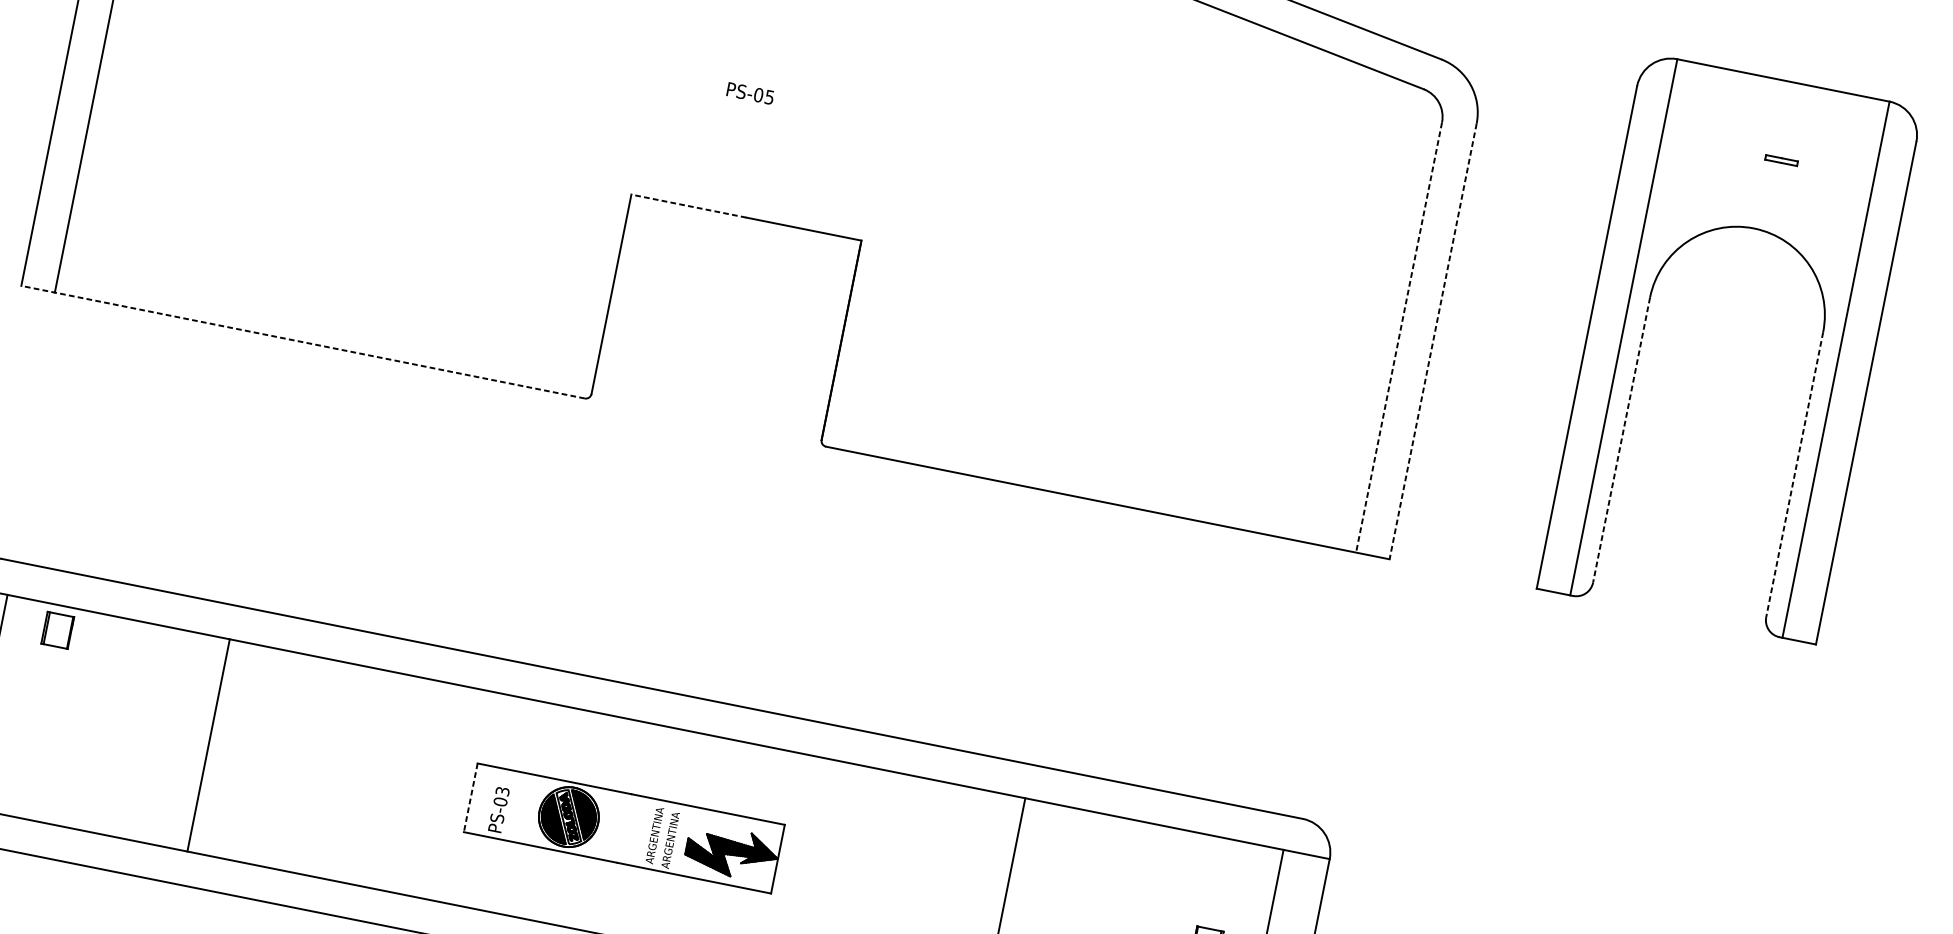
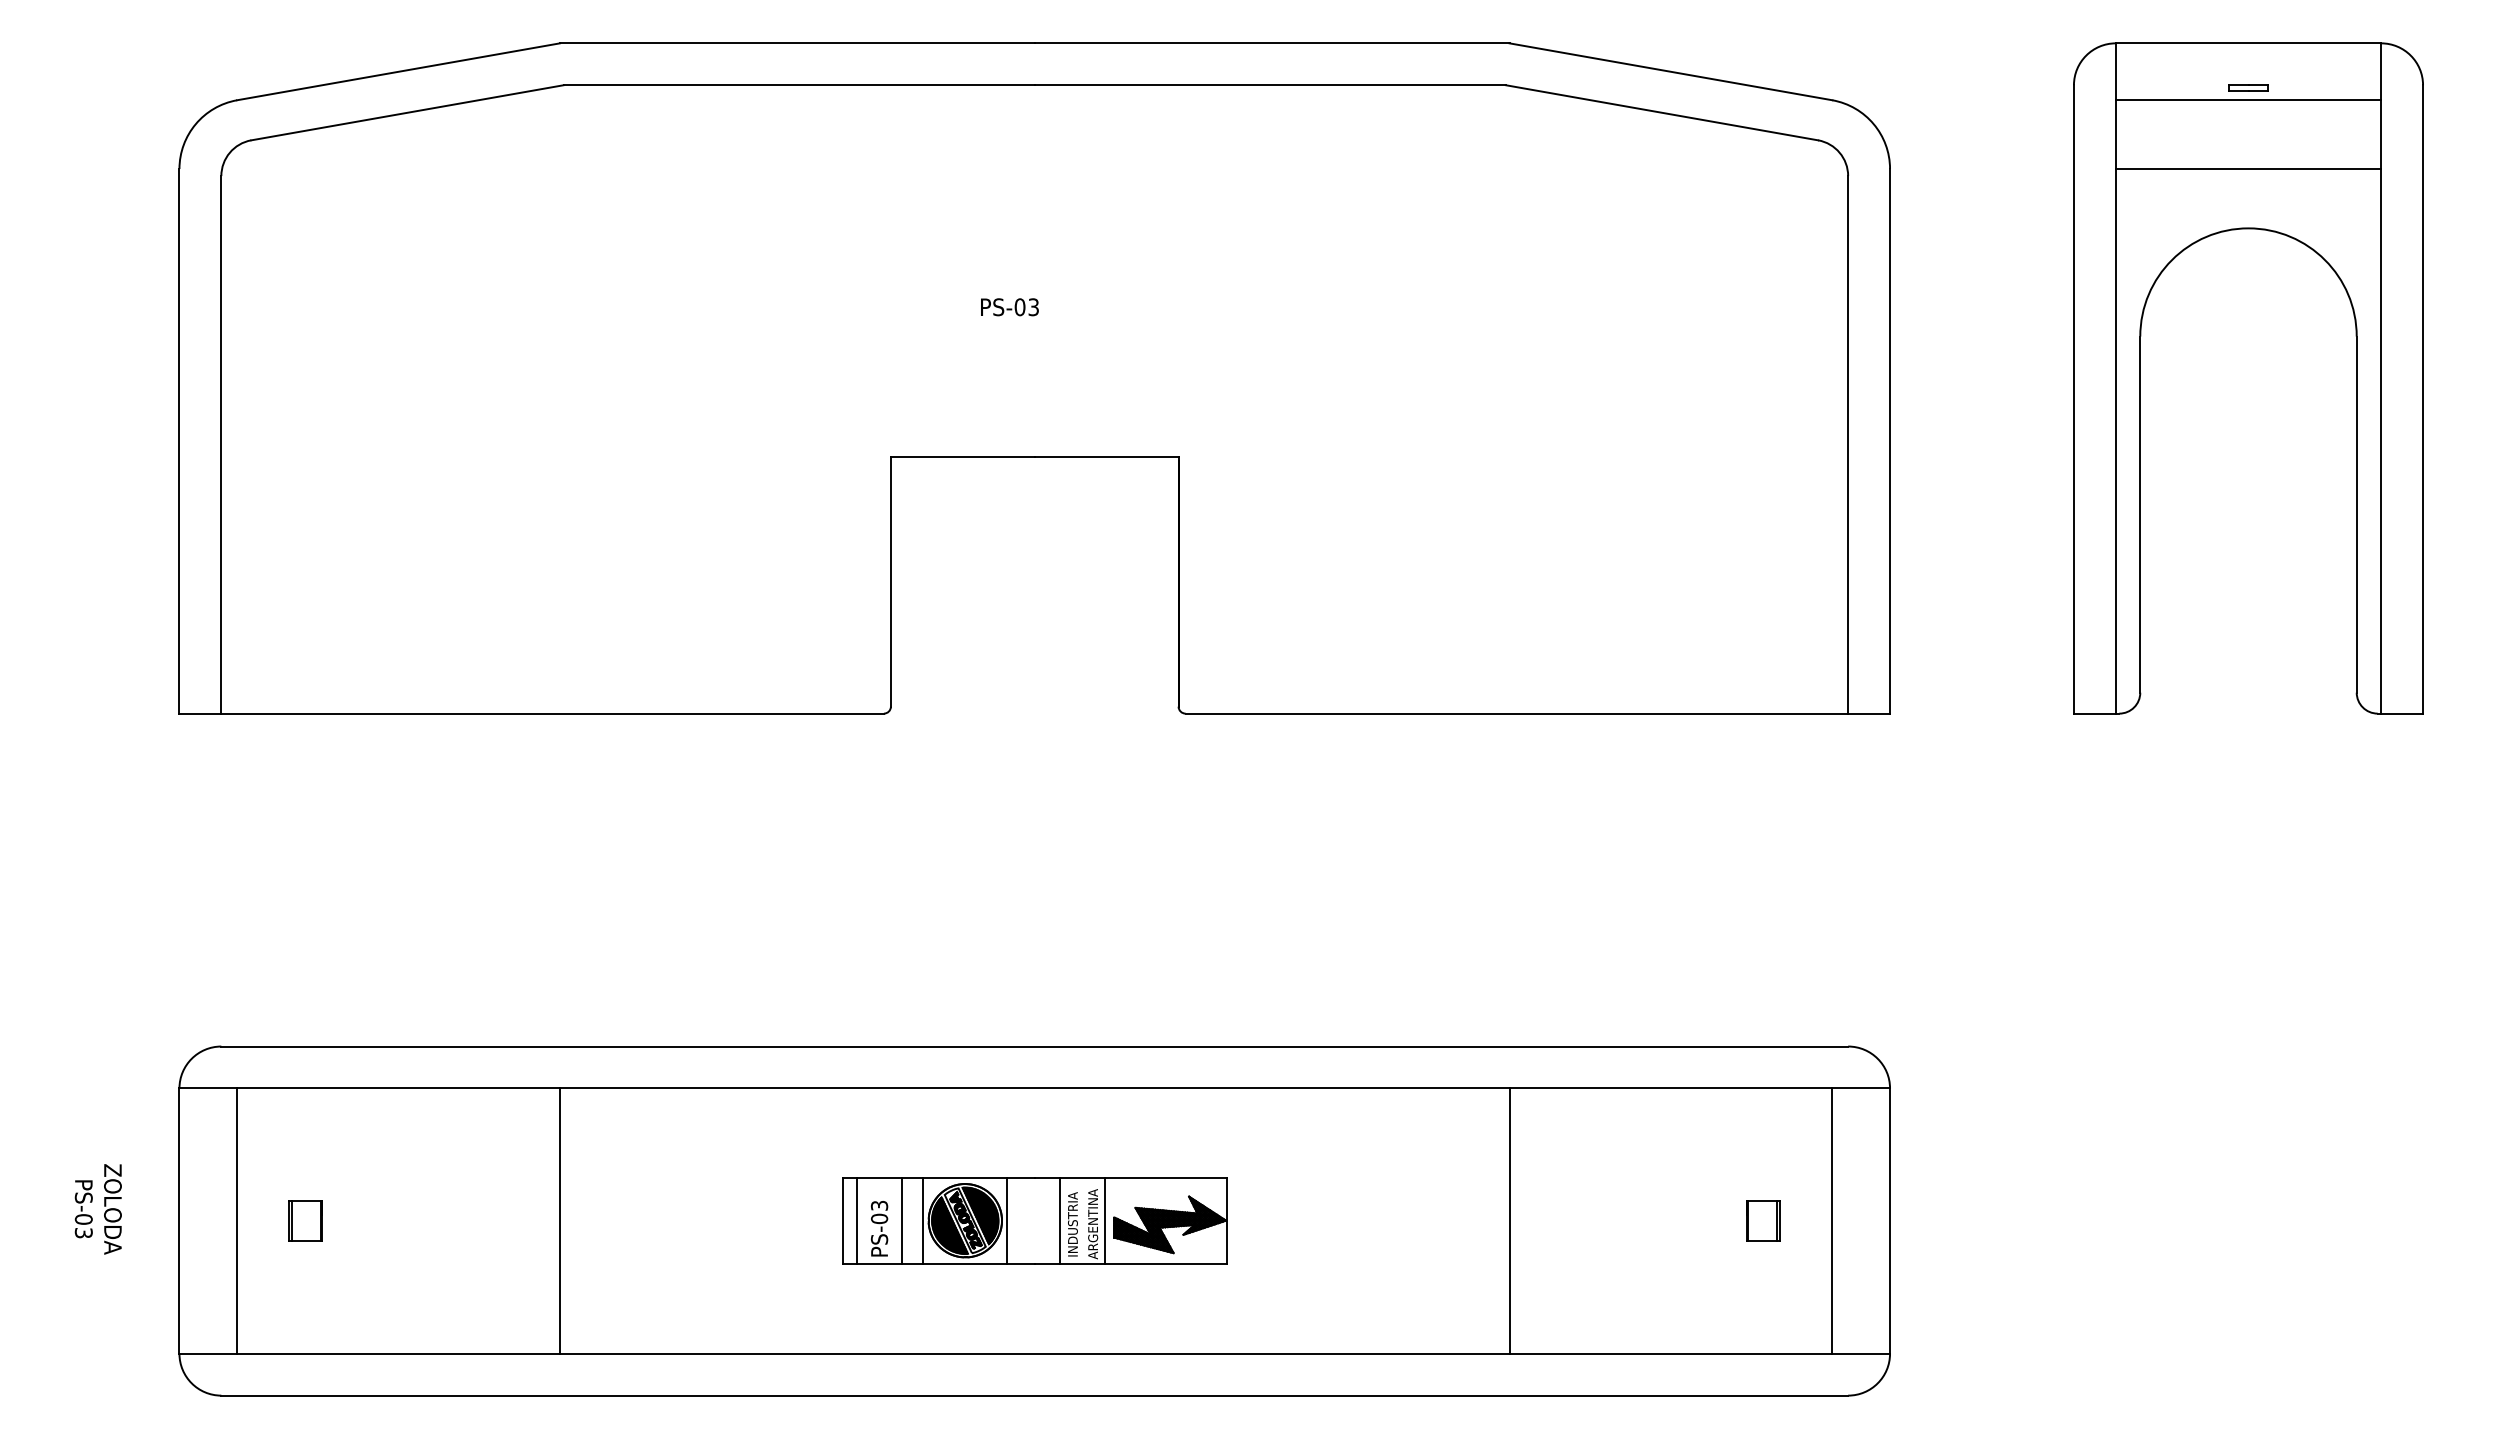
text: (769, 96) -> (1033, 306), PS-05 -> PS-03
line: (1774, 126) -> (2248, 100), added
part: (1781, 160) -> (2248, 87), moved
line: (1763, 181) -> (2248, 169), added
line: (688, 206) -> (962, 457), dashed -> solid
line: (1399, 337) -> (1848, 444), dashed -> solid
line: (1433, 341) -> (1890, 441), dashed -> solid
line: (302, 342) -> (531, 713), dashed -> solid
line: (1621, 440) -> (2140, 515), dashed -> solid
line: (1794, 475) -> (2356, 515), dashed -> solid
part: (57, 629) -> (305, 1220), moved
line: (208, 744) -> (559, 1220), moved
line: (470, 798) -> (842, 1221), dashed -> solid
line: (481, 800) -> (856, 1221), added
line: (518, 807) -> (902, 1221), added
line: (535, 811) -> (923, 1221), added
line: (601, 824) -> (1006, 1221), added
line: (644, 832) -> (1059, 1221), added
text: (654, 835) -> (1072, 1222), ARGENTINA -> INDUSTRIA
line: (680, 840) -> (1105, 1221), added

